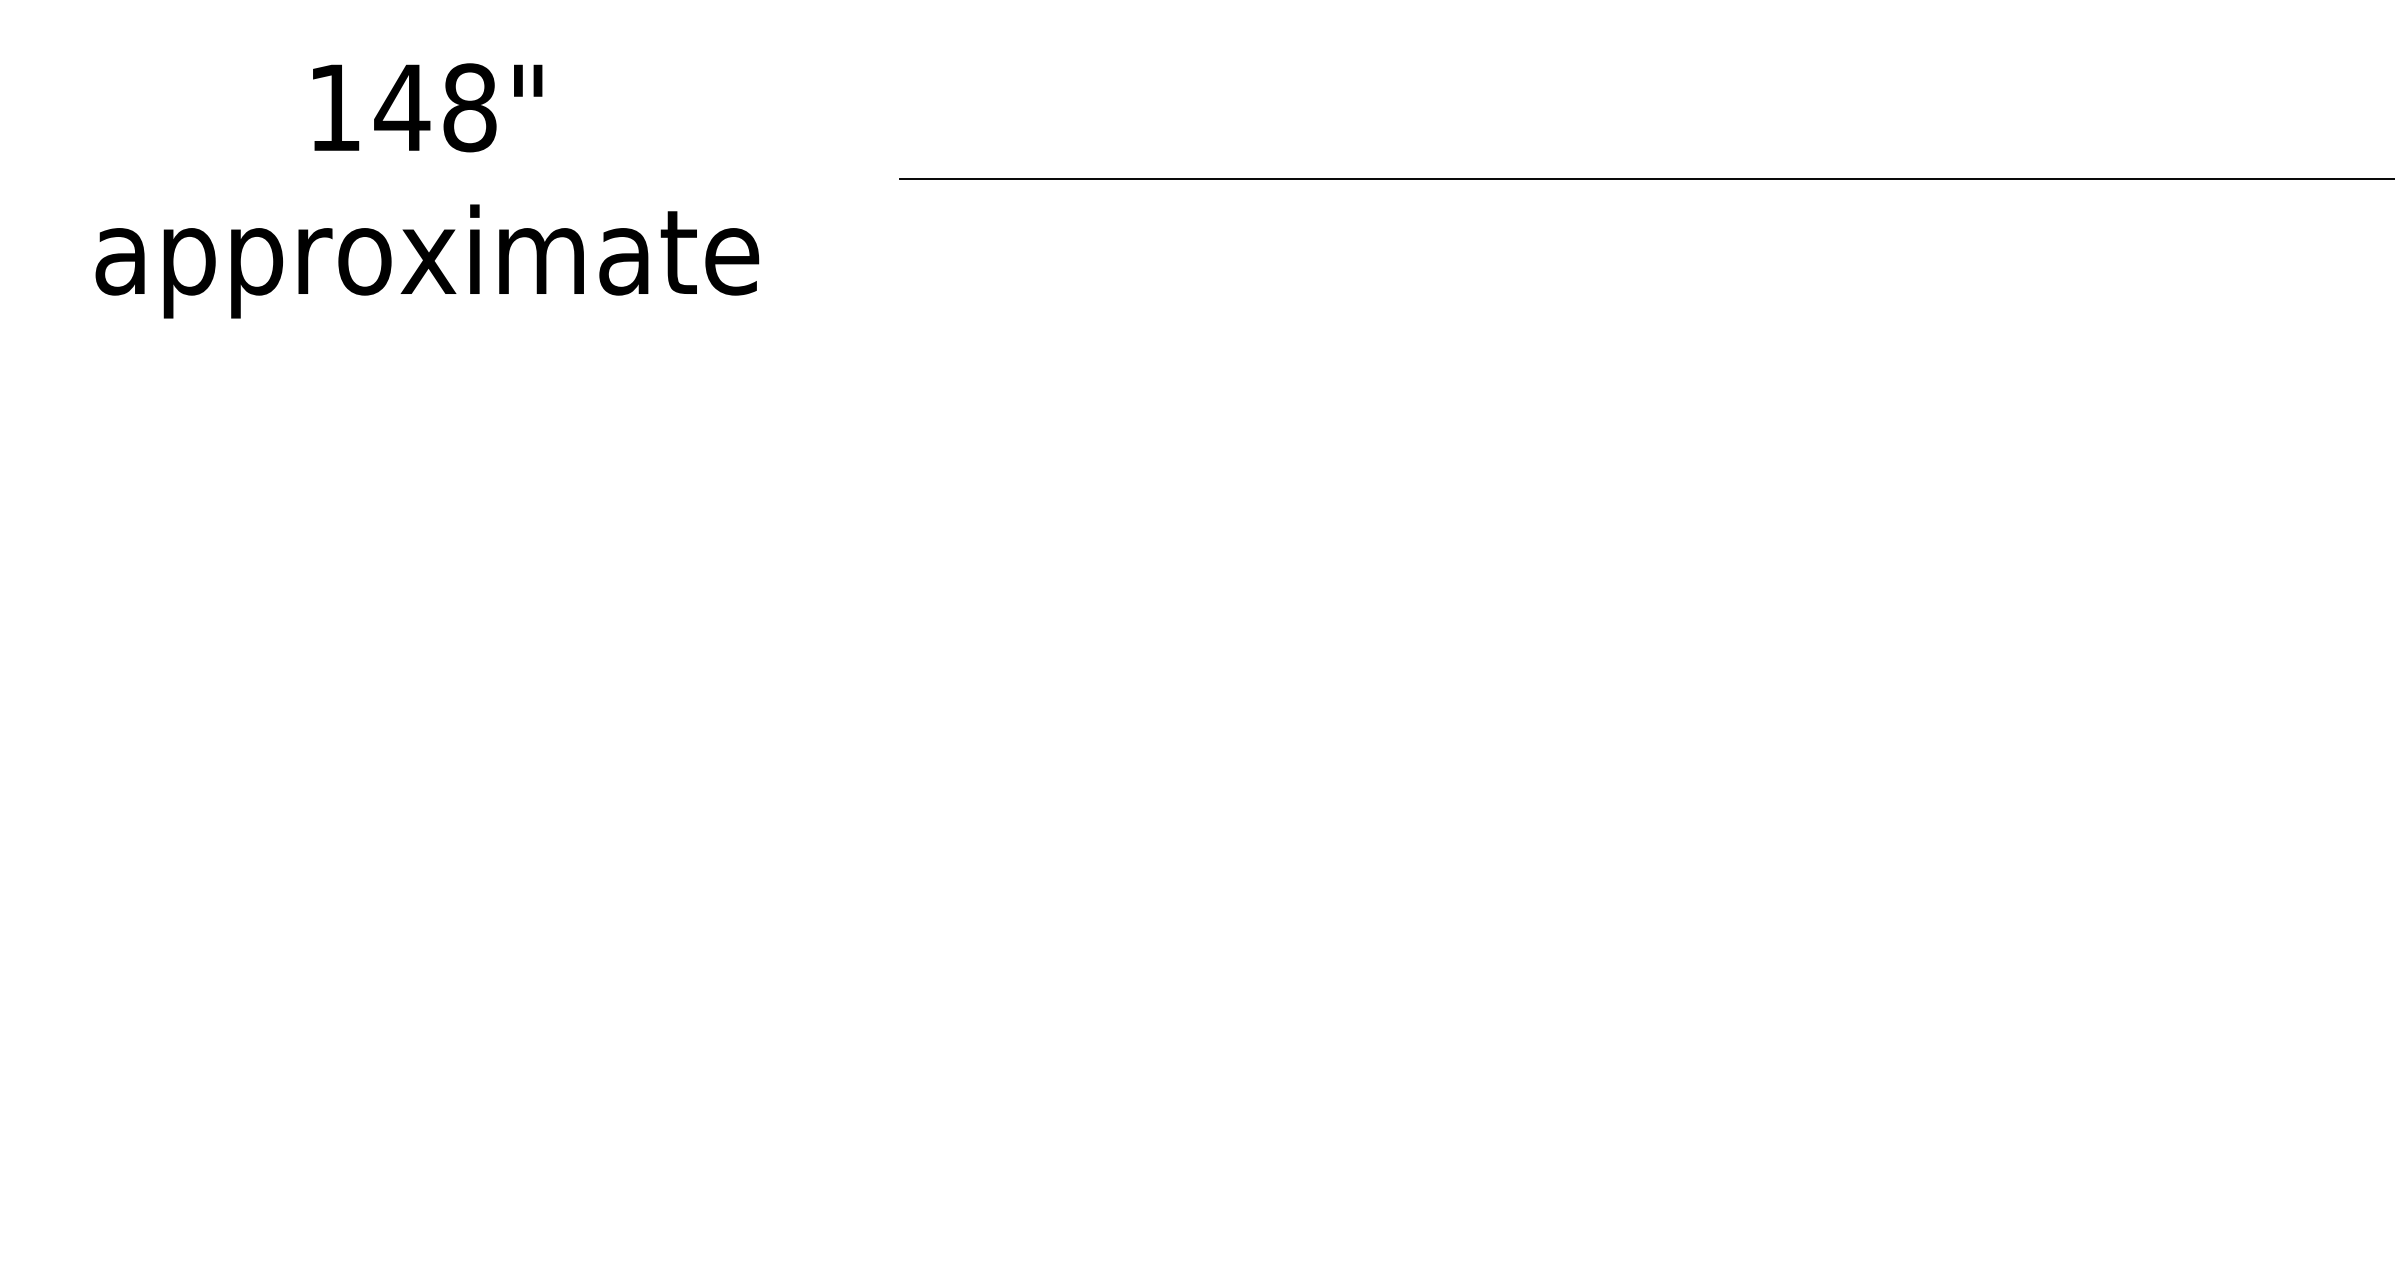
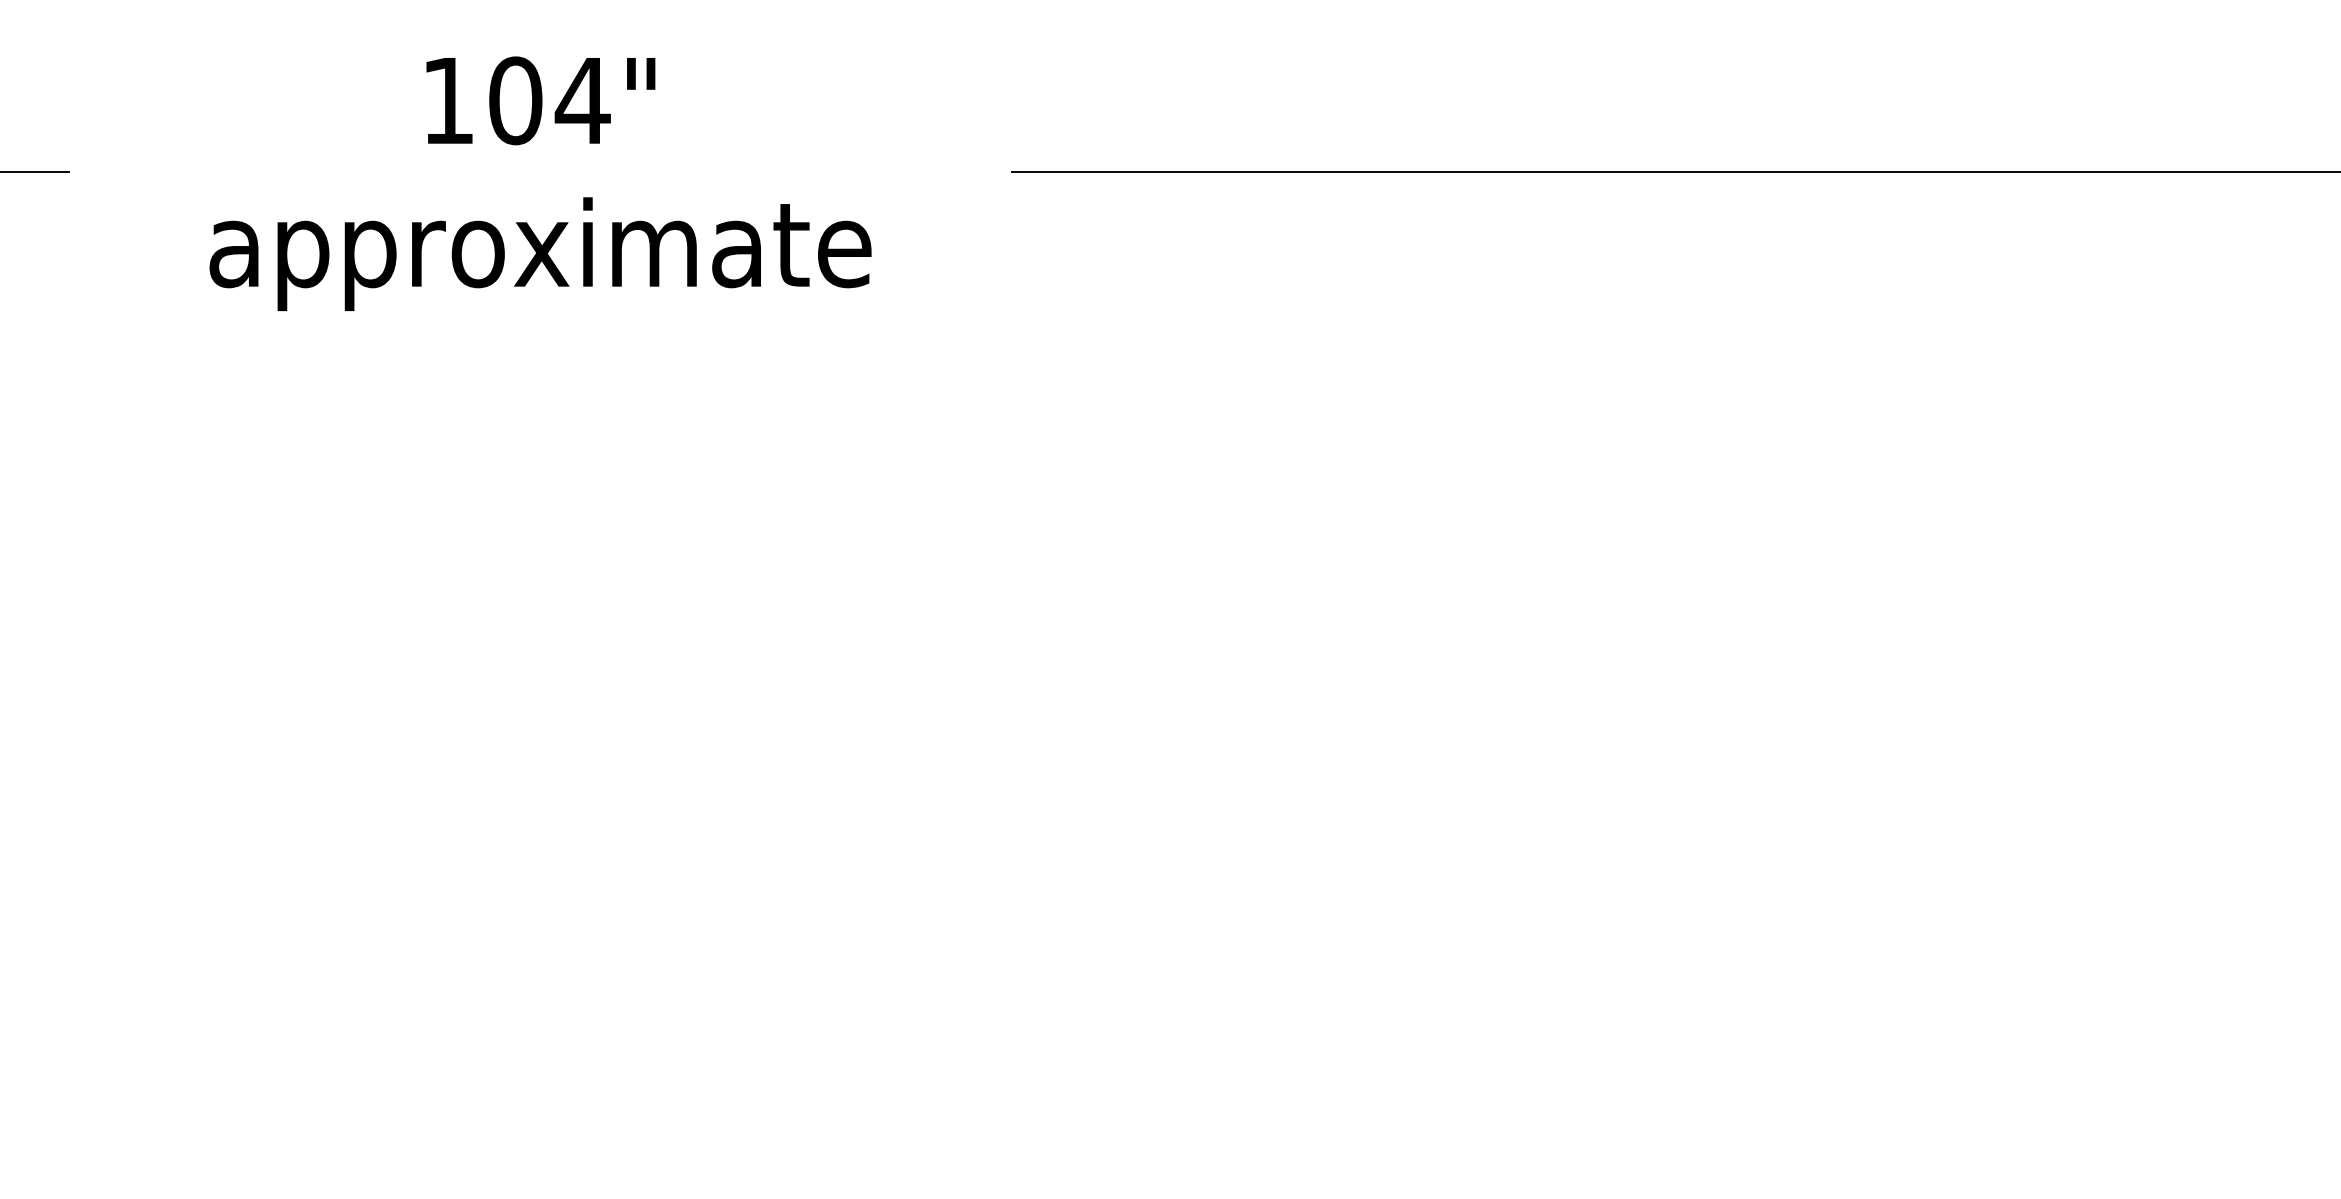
text: (435, 107) -> (548, 100), 148" -> 104"

